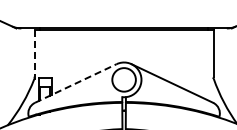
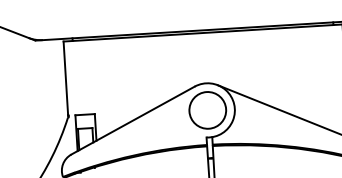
line: (34, 53) -> (65, 77), dashed -> solid
line: (76, 83) -> (134, 120), dashed -> solid

